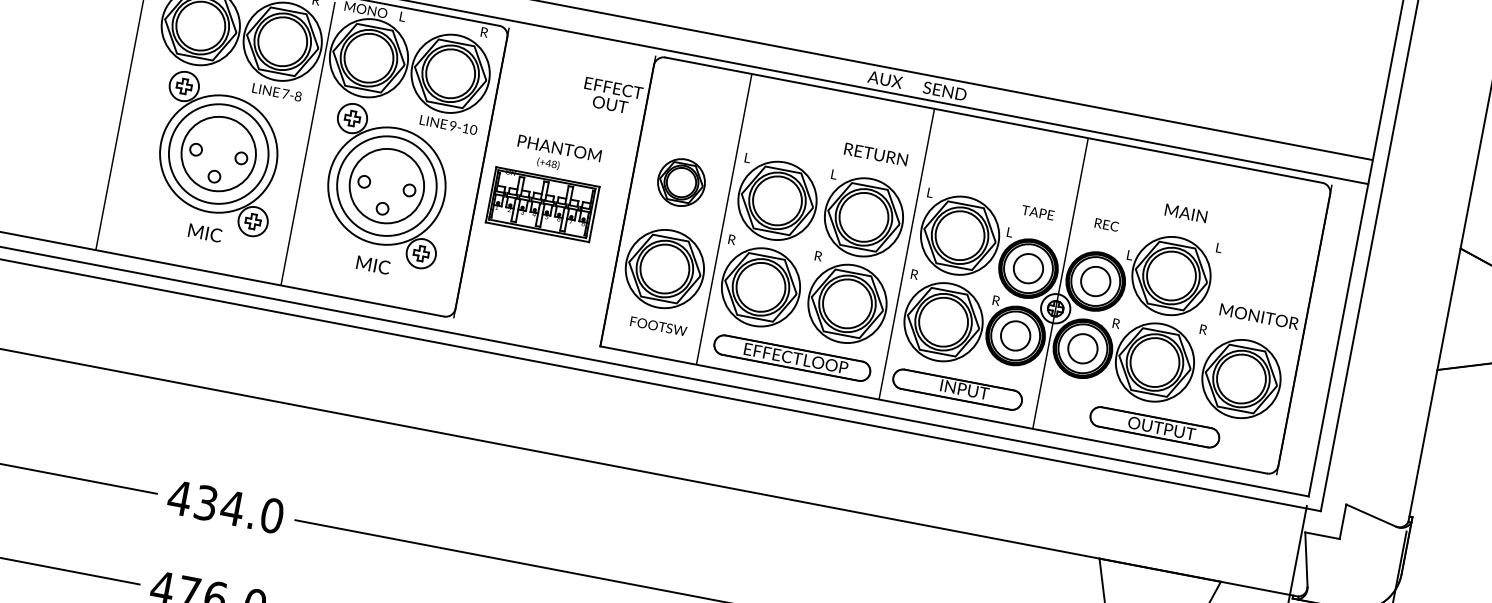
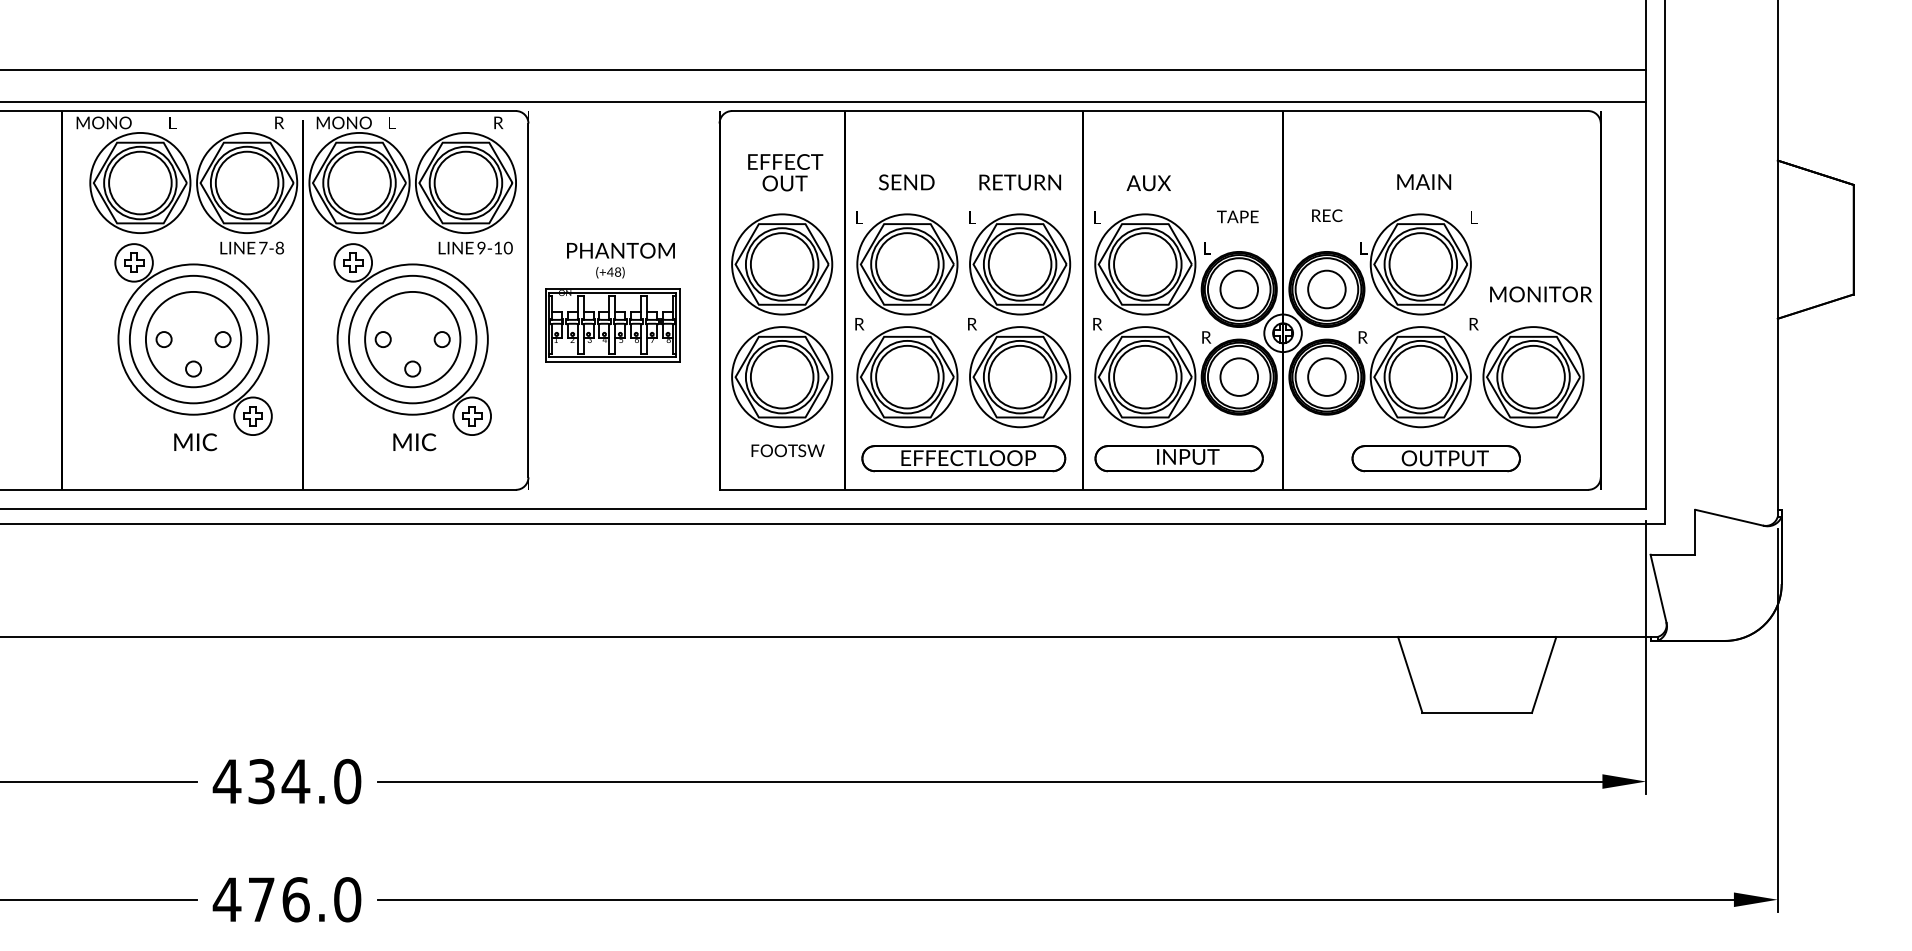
text: (884, 79) -> (1148, 183), moved
text: (944, 91) -> (906, 182), moved
text: (612, 96) -> (785, 172), moved
part: (681, 182) -> (782, 264), size x1.67

